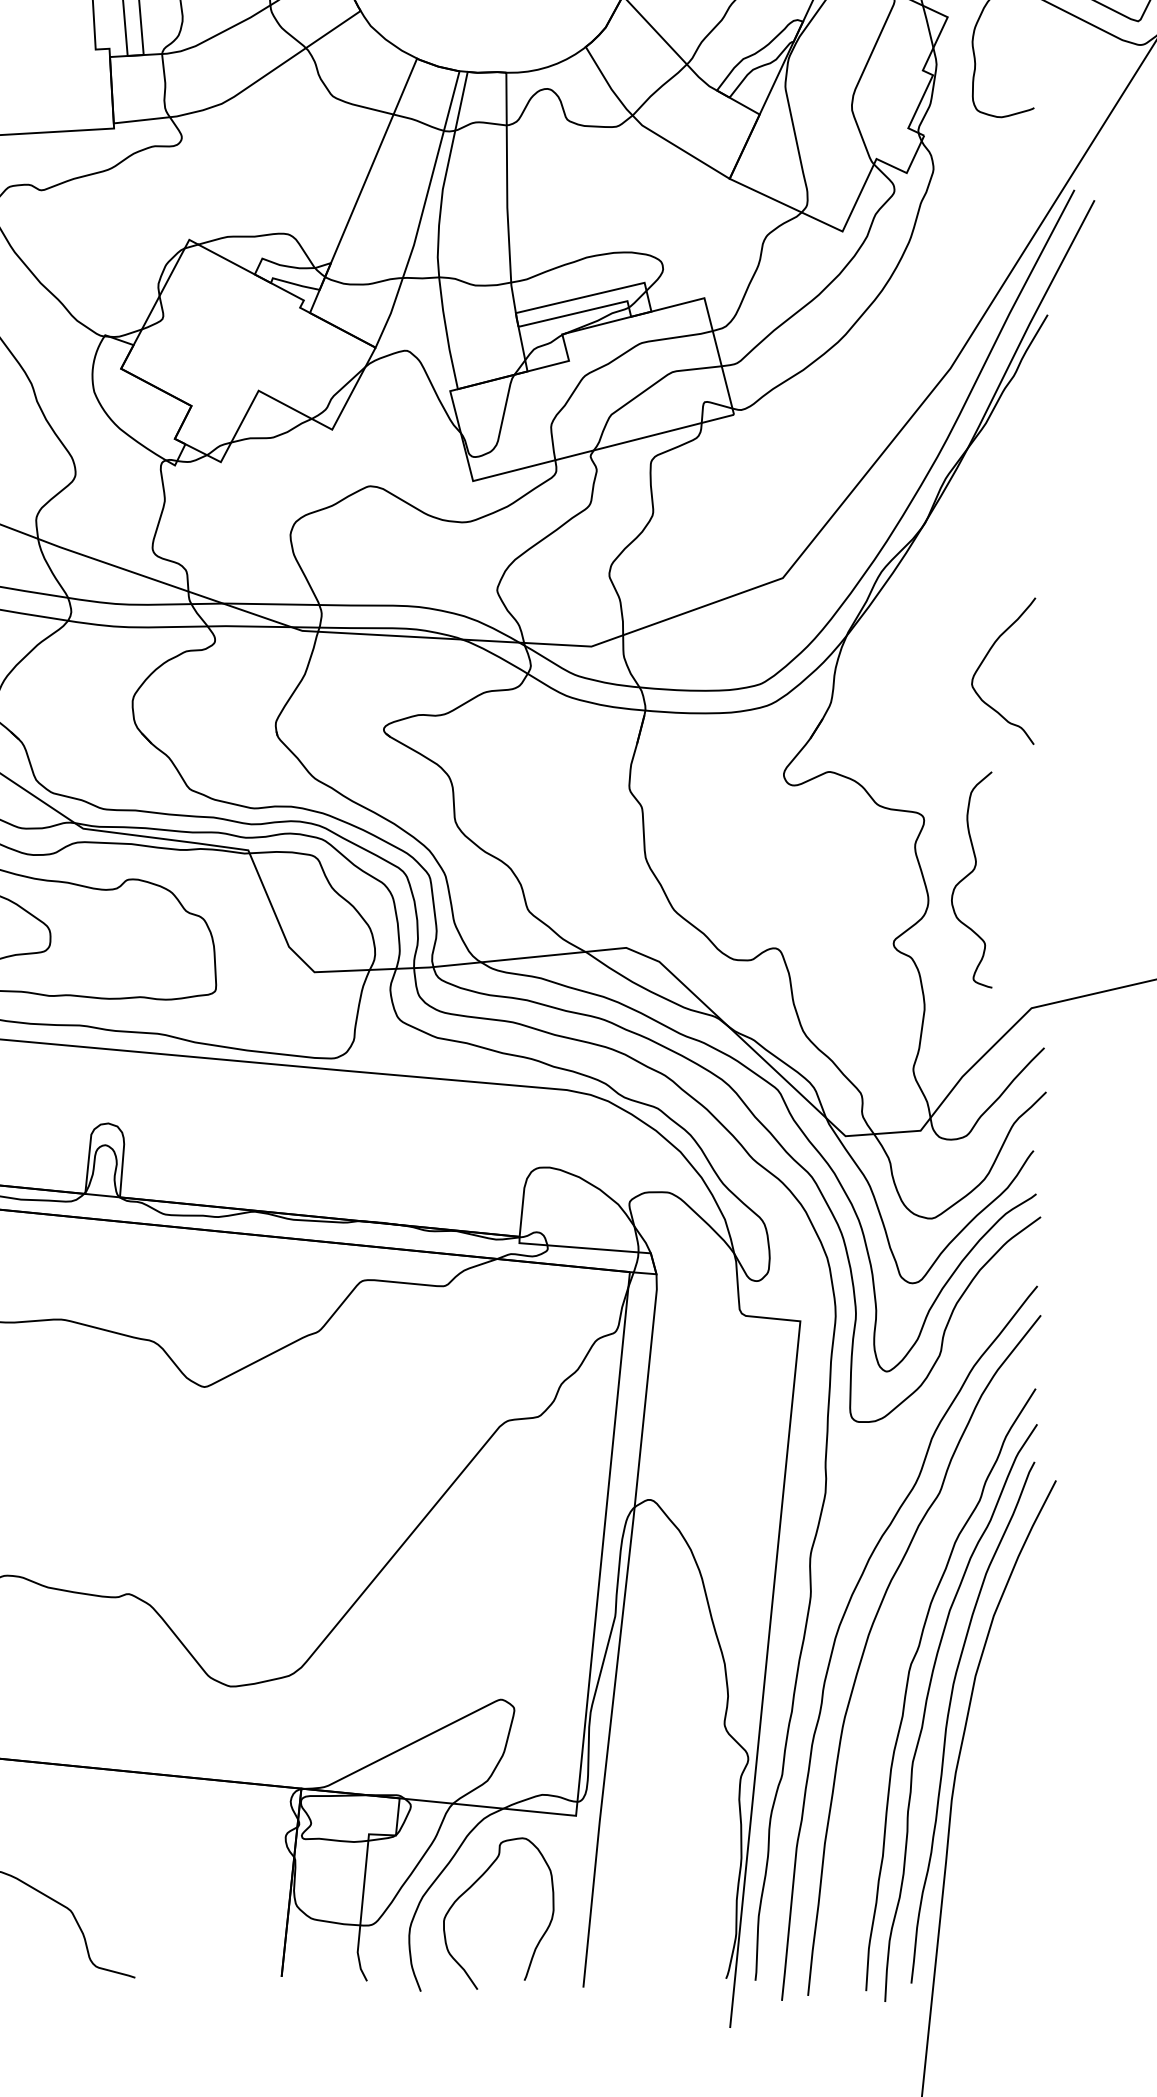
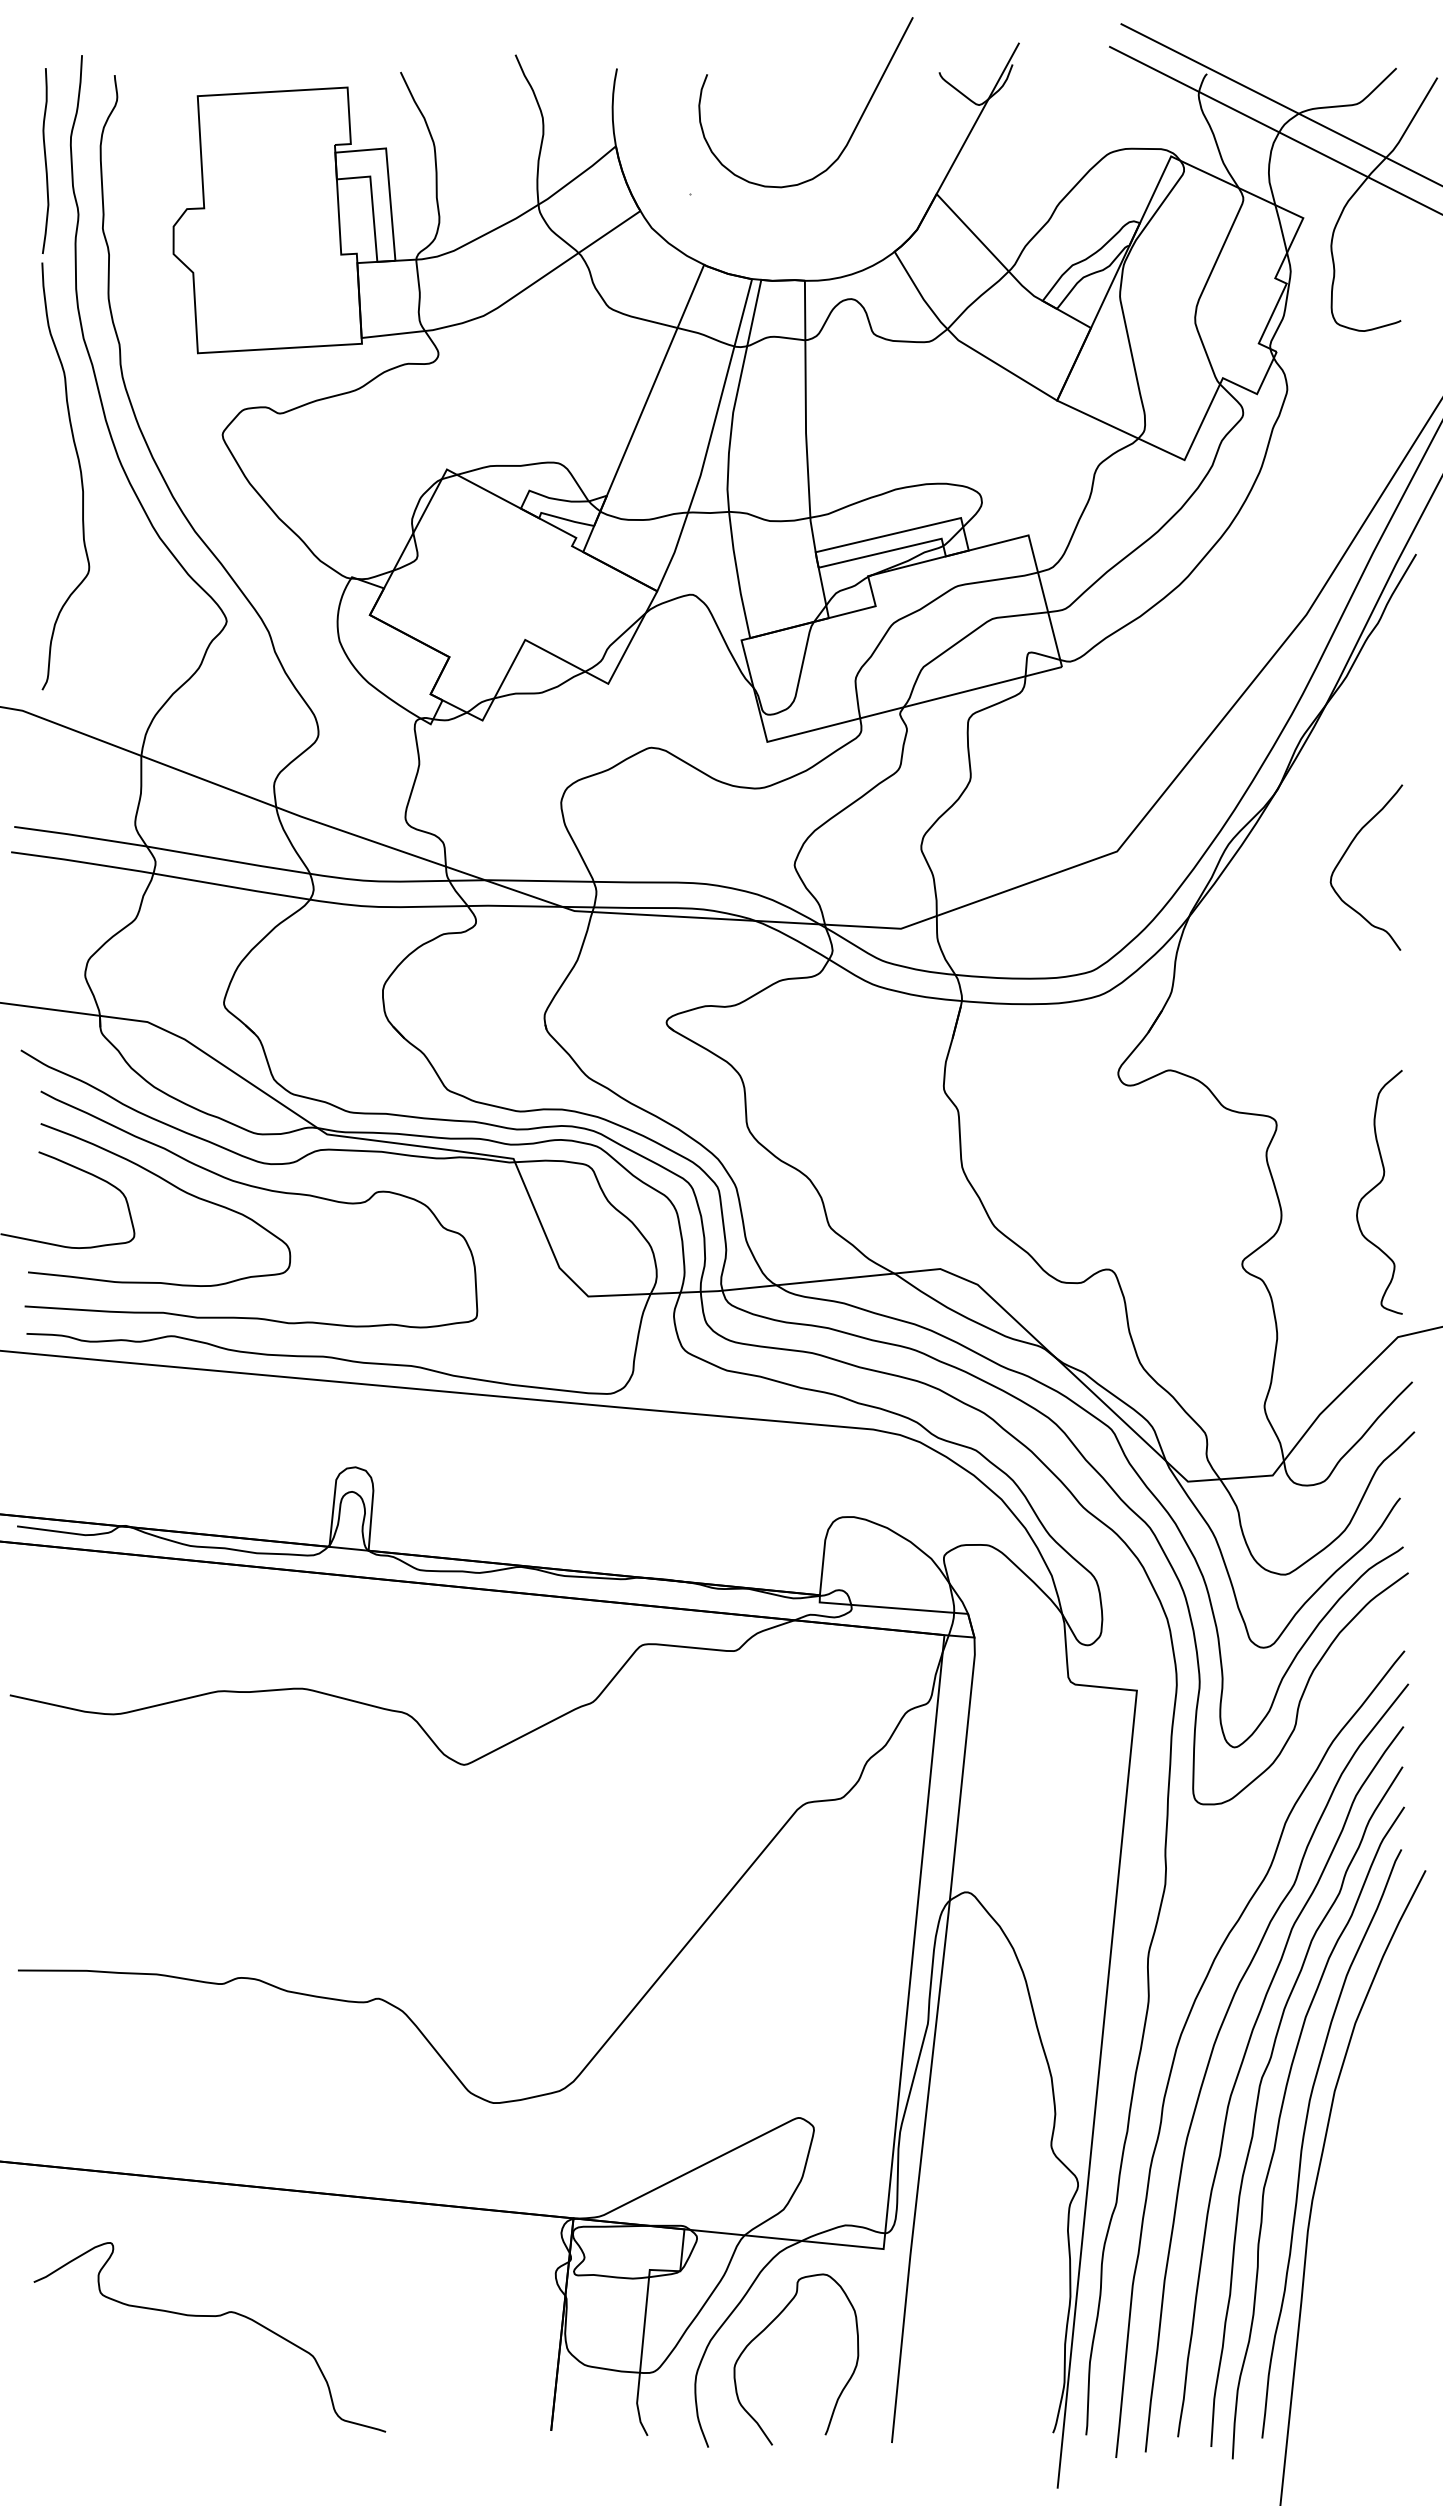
curve: (985, 659) -> (1345, 854), moved
curve: (969, 875) -> (1376, 1187), moved
curve: (893, 1653) -> (1242, 2065), added

